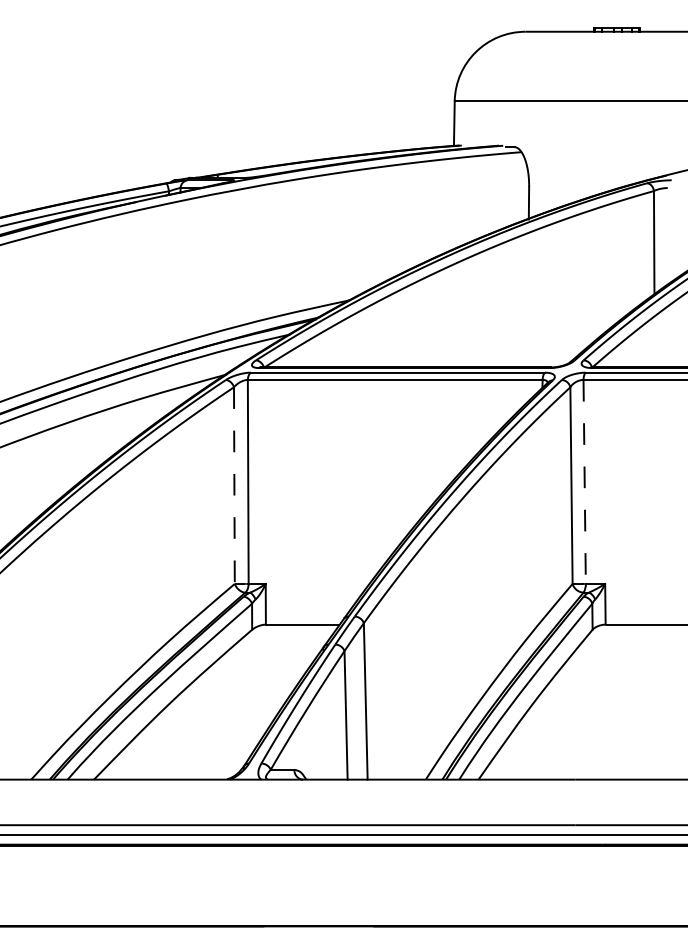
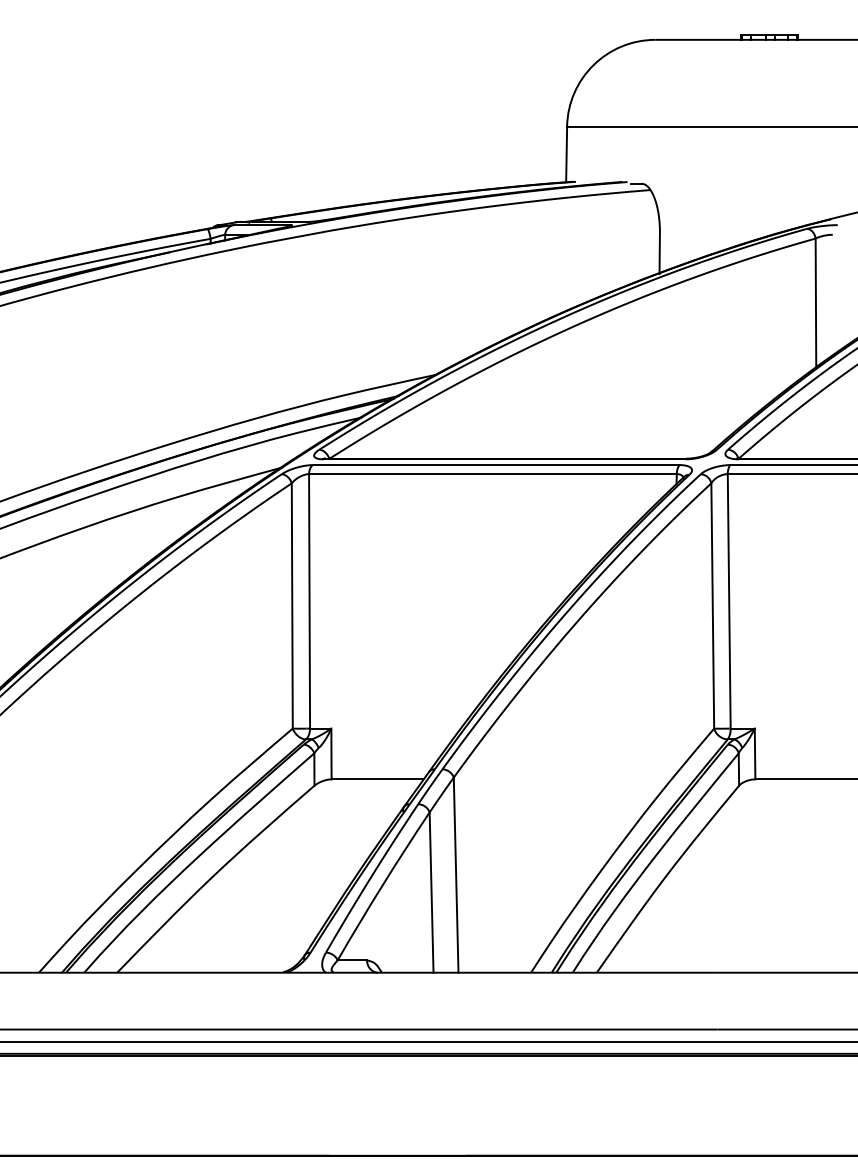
line: (584, 482) -> (729, 601), dashed -> solid
line: (234, 485) -> (292, 605), dashed -> solid

